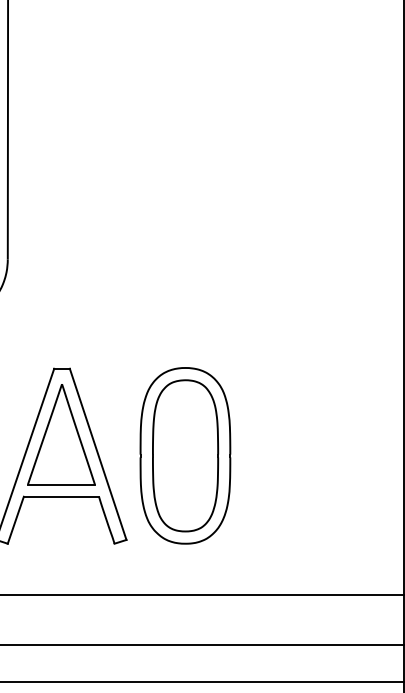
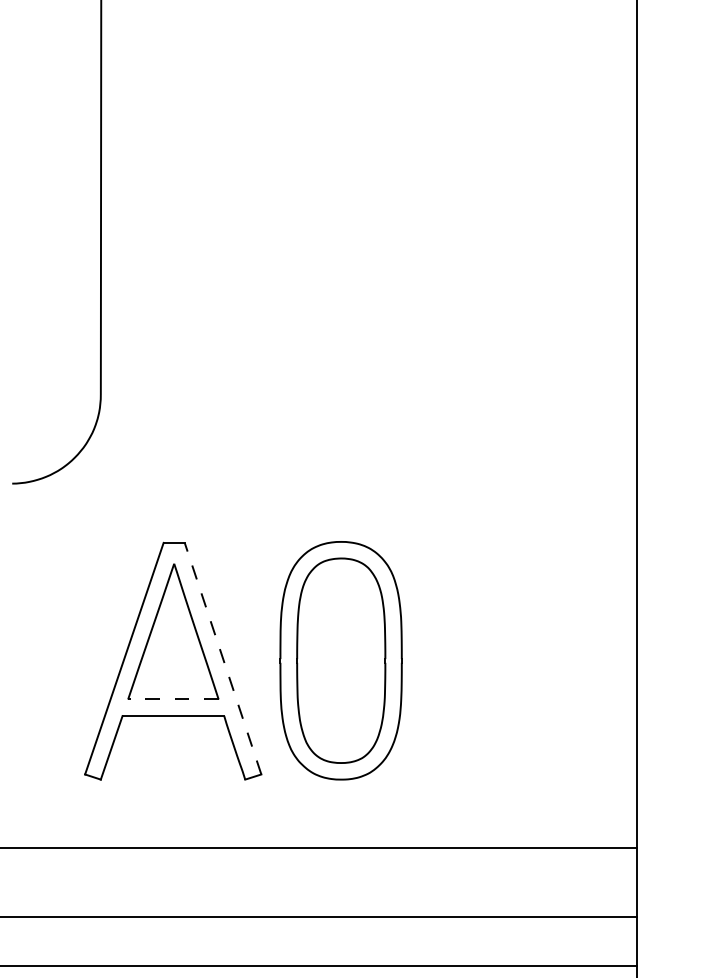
line: (98, 454) -> (223, 658), solid -> dashed
line: (60, 484) -> (172, 699), solid -> dashed

